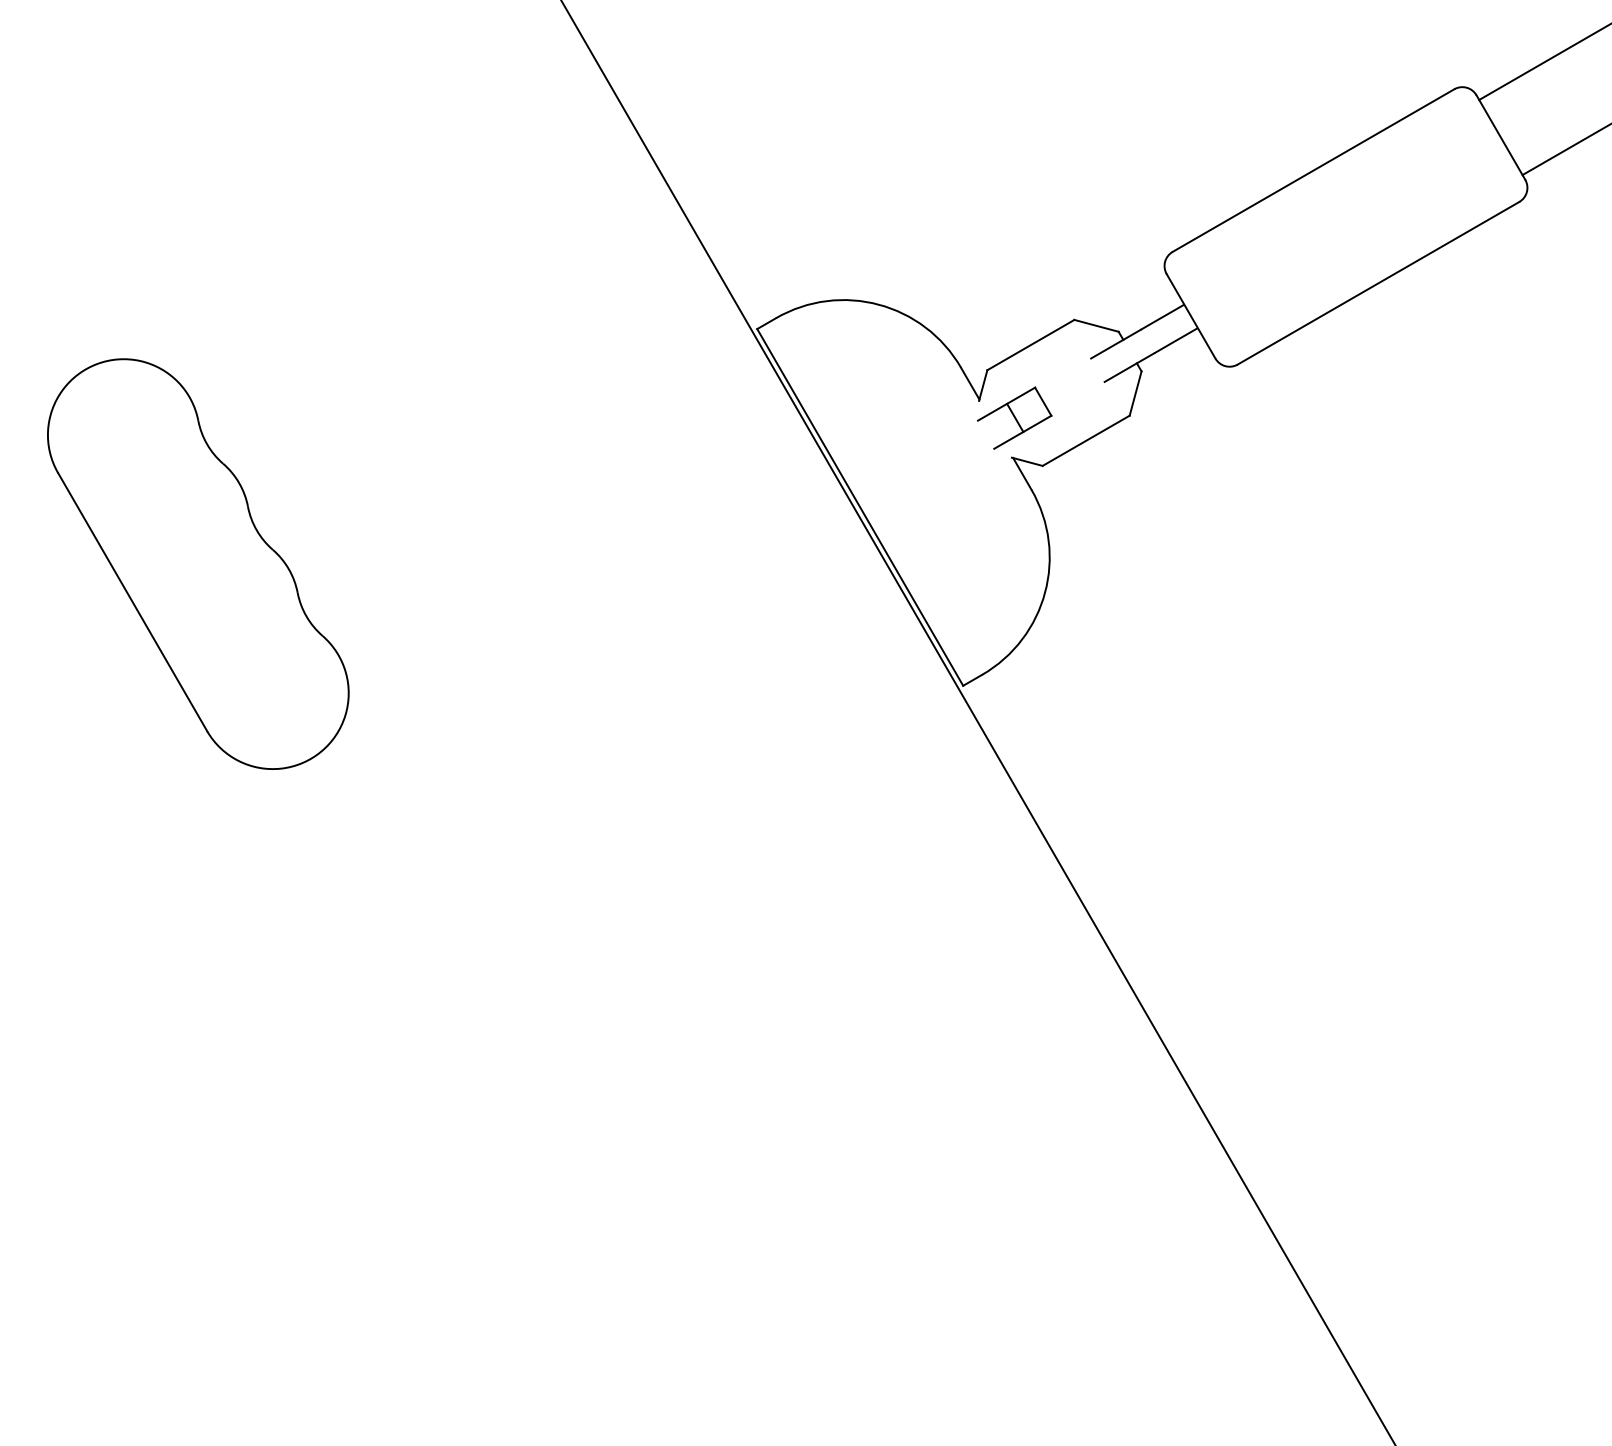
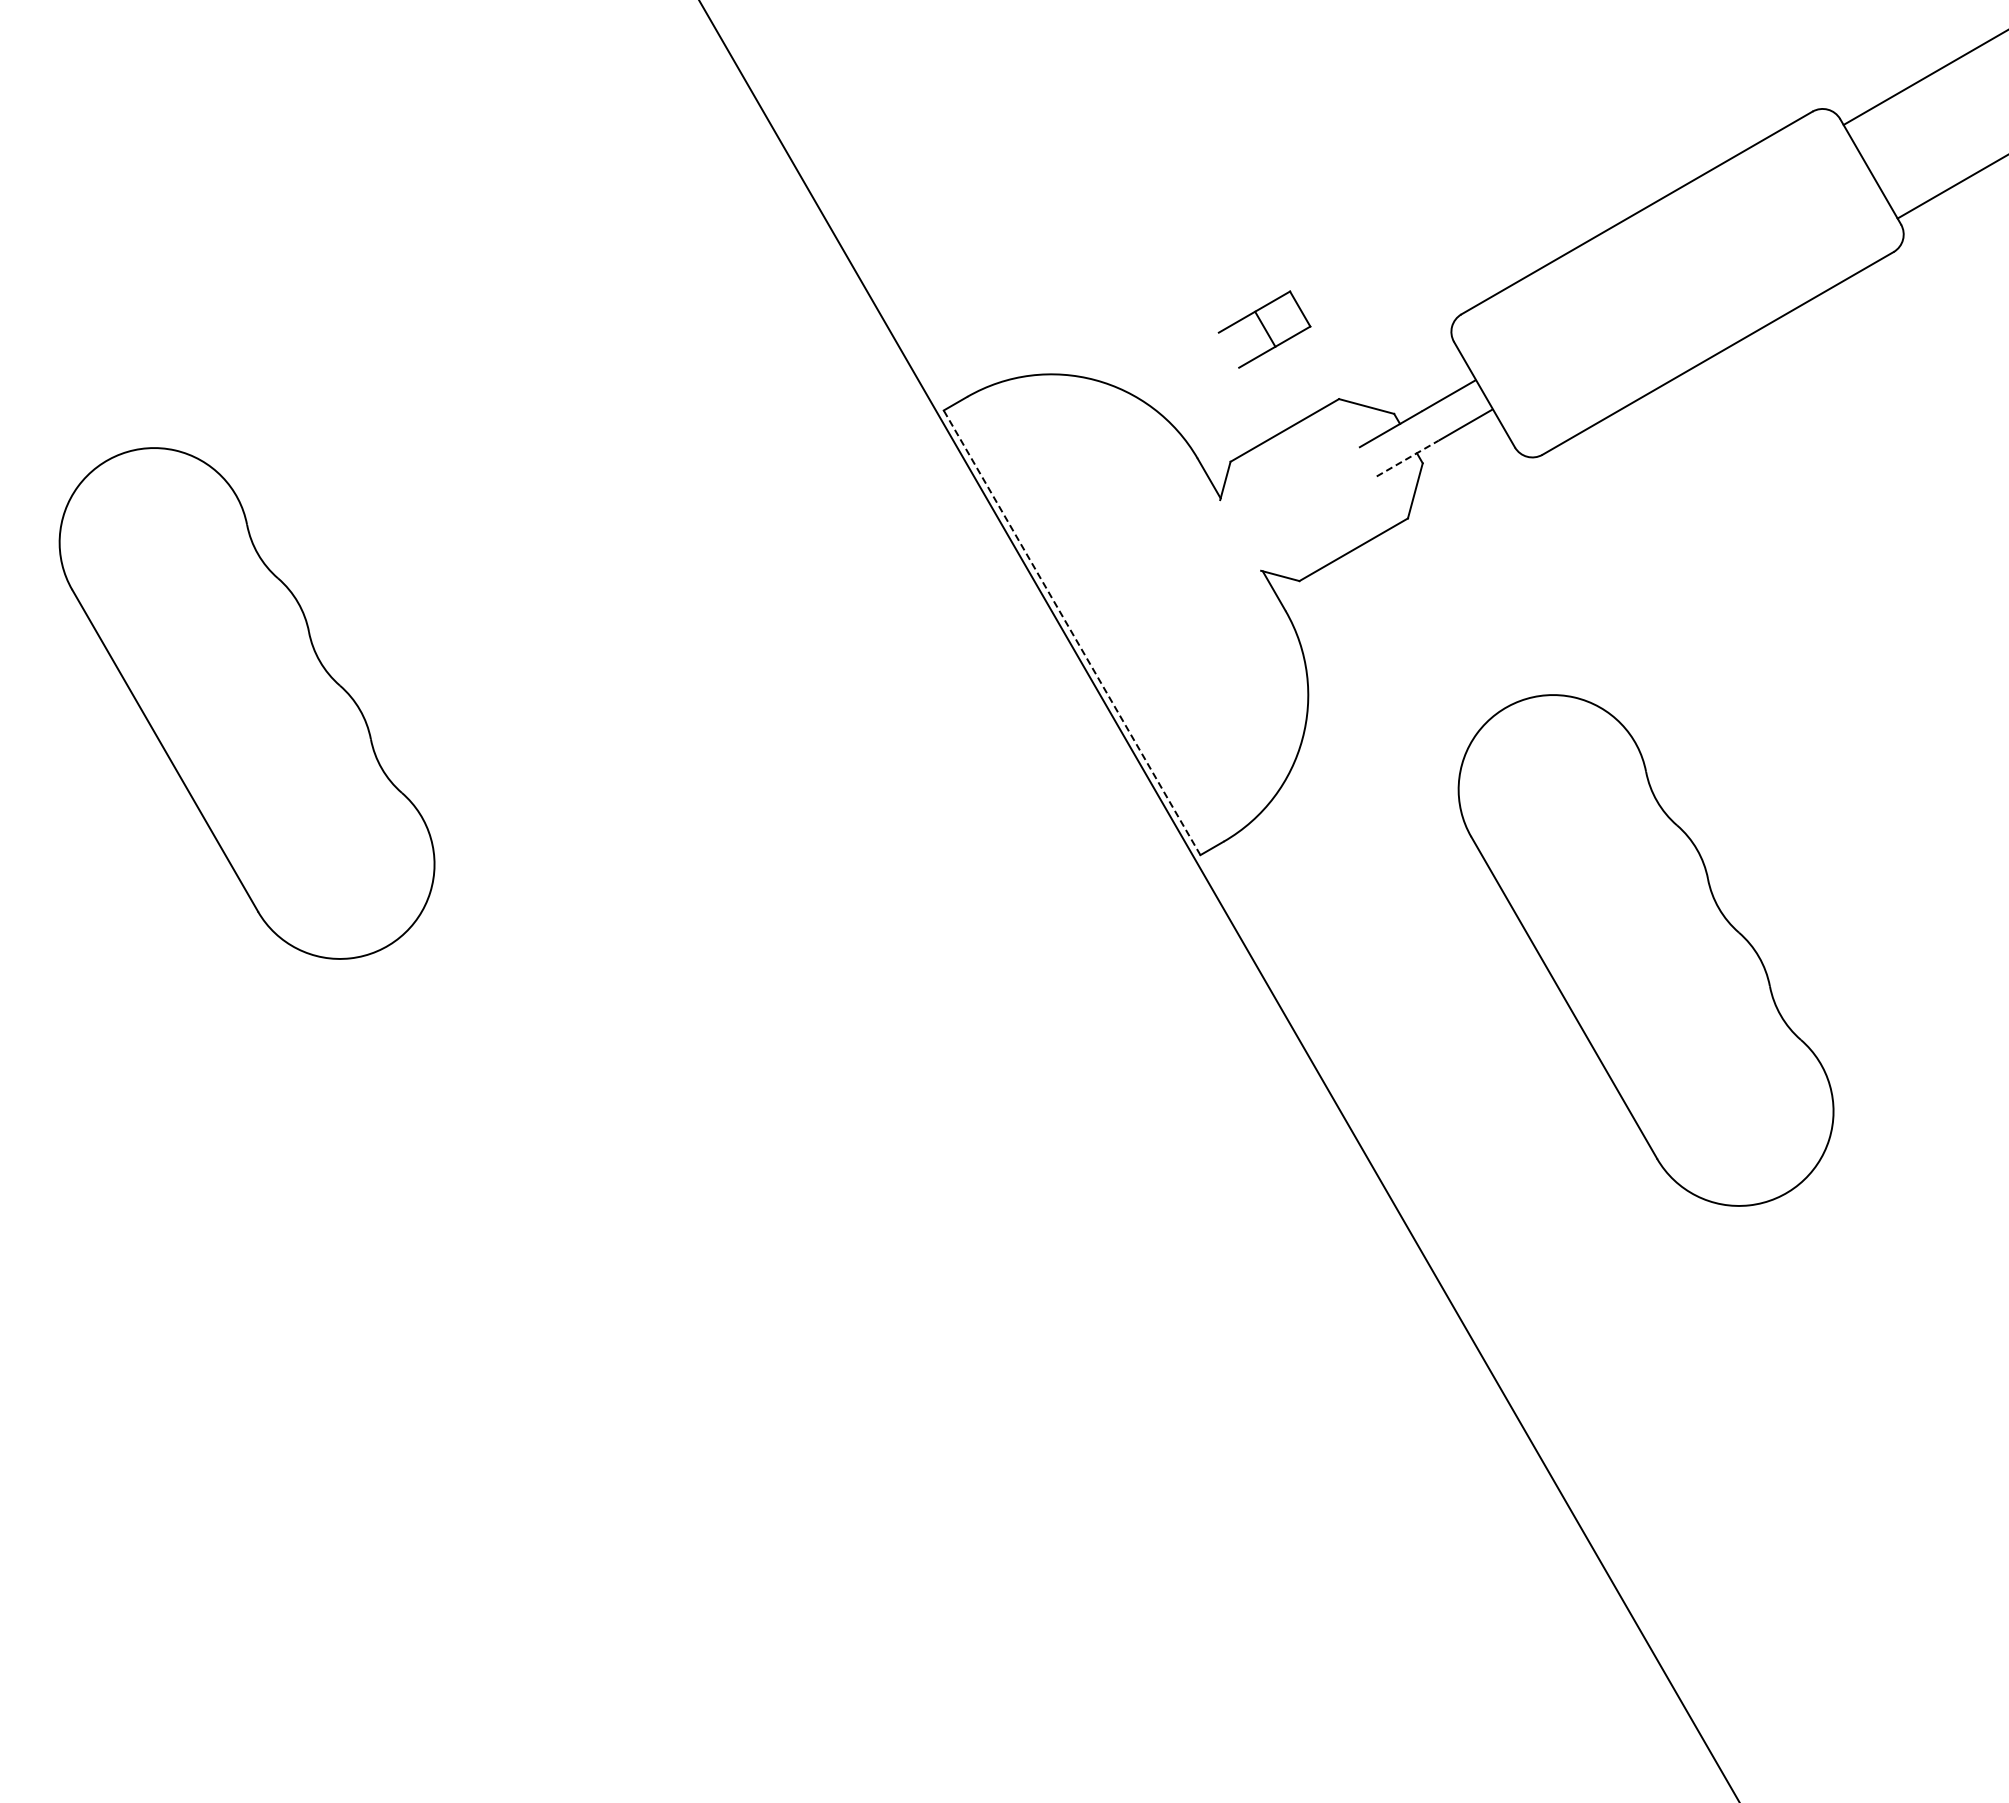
line: (1129, 367) -> (1407, 458), solid -> dashed
part: (1014, 418) -> (1264, 329), moved
line: (860, 507) -> (1072, 632), solid -> dashed
part: (1320, 762) -> (1645, 950), added

